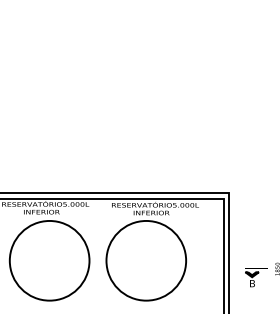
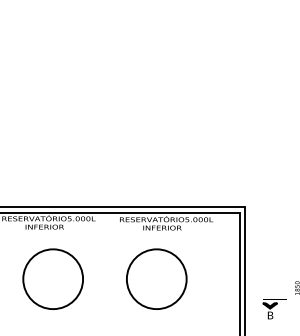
circle: (49, 260) -> (53, 278), size x0.7
circle: (146, 260) -> (156, 278), size x0.7
part: (256, 277) -> (274, 308), moved

